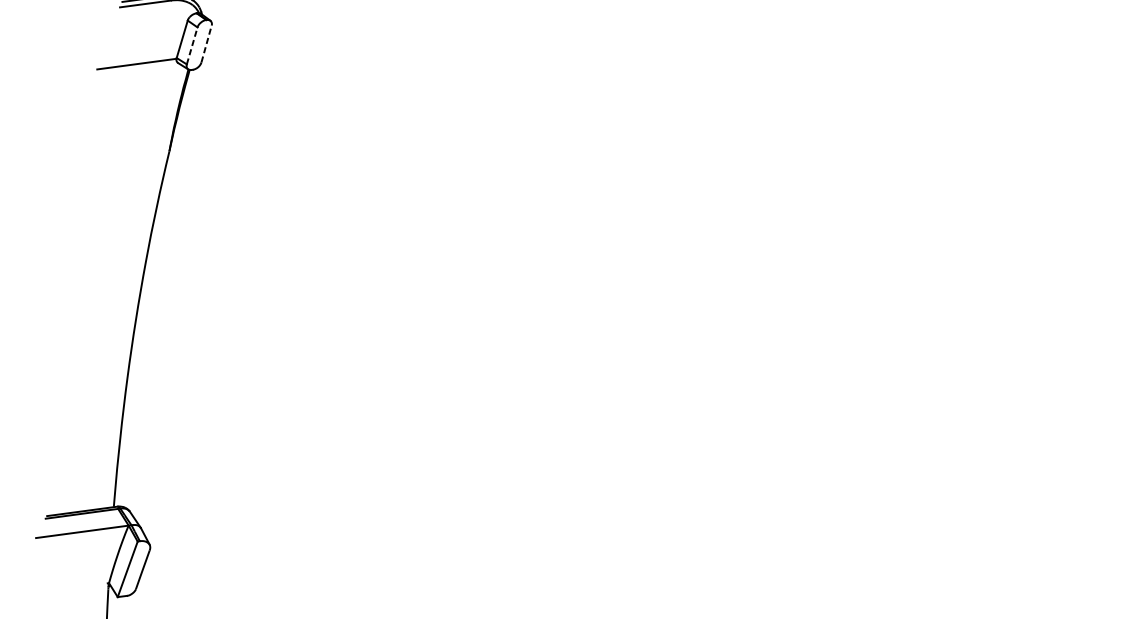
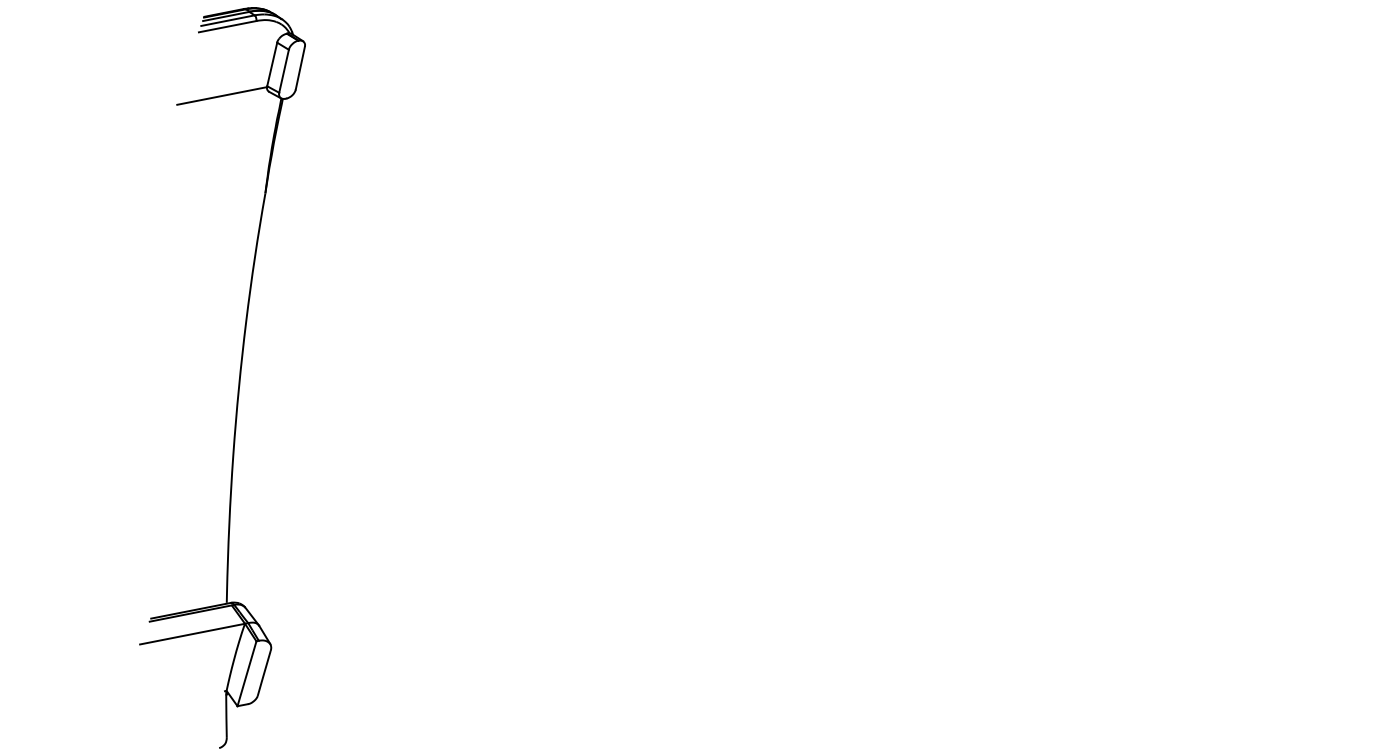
line: (206, 44) -> (300, 68), dashed -> solid
line: (192, 45) -> (284, 70), dashed -> solid

